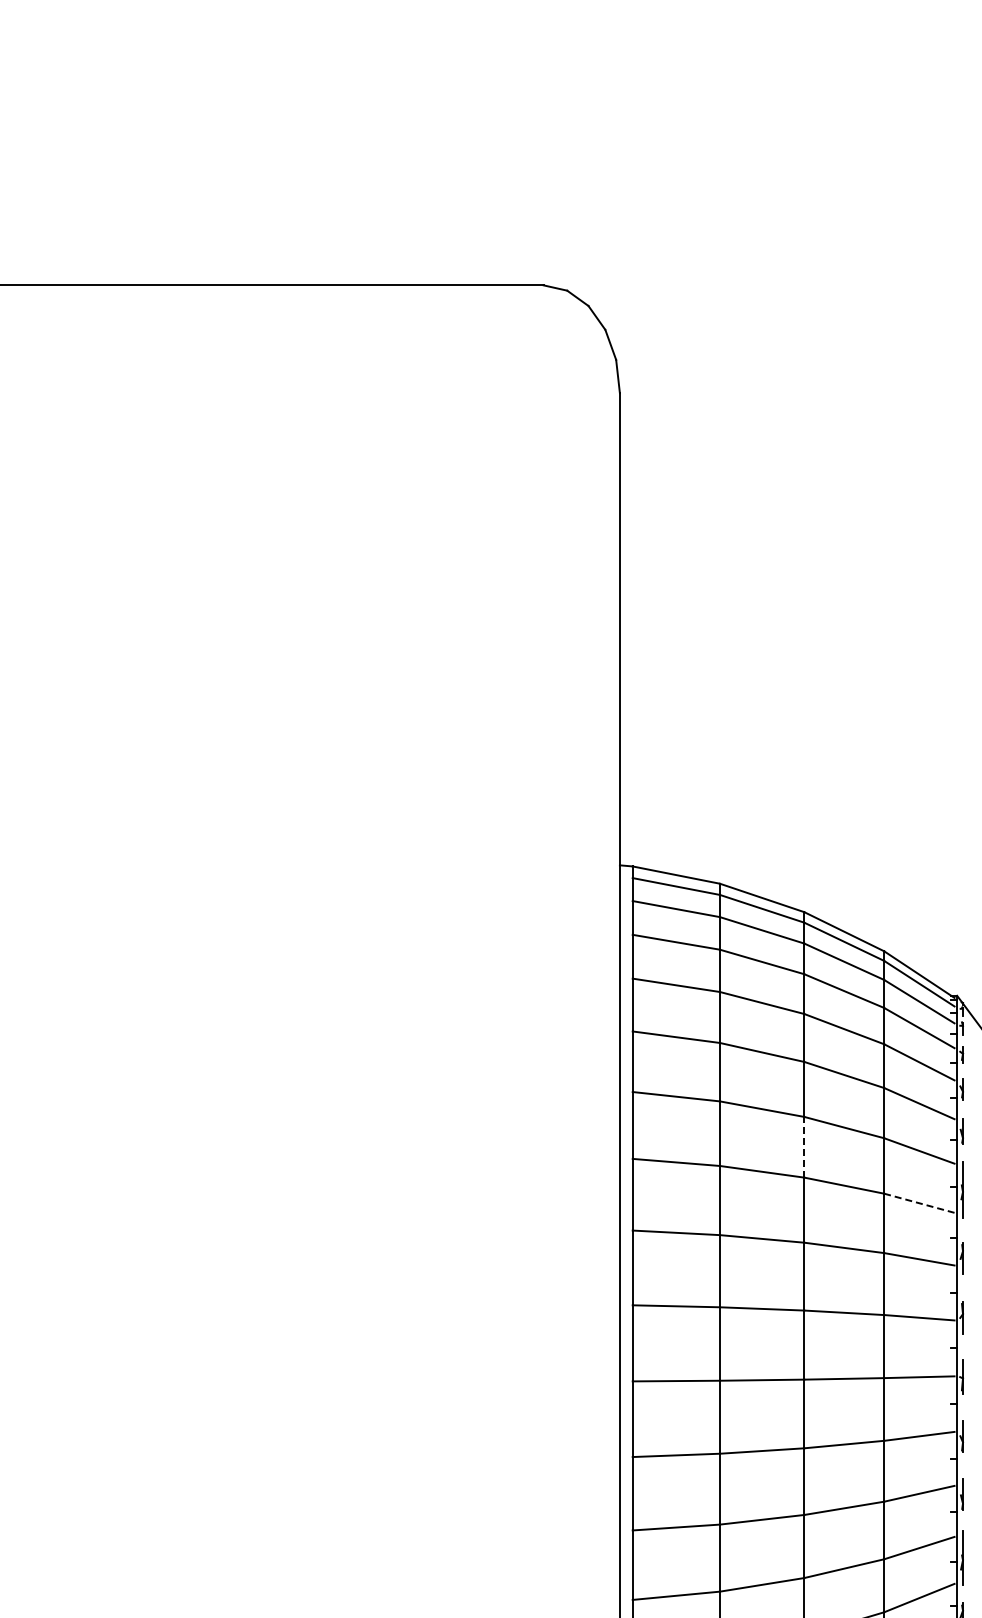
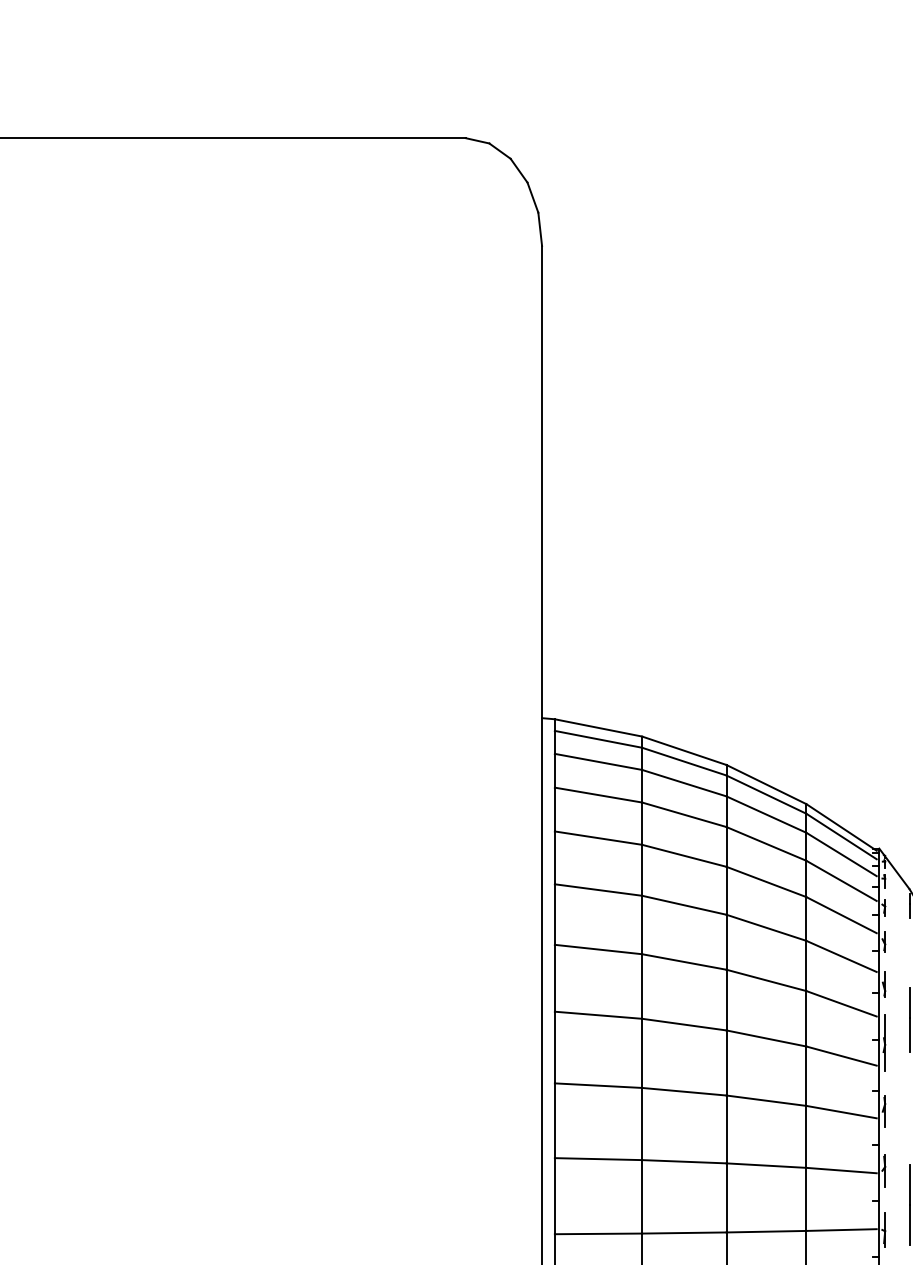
line: (804, 1146) -> (726, 999), dashed -> solid
line: (918, 1203) -> (840, 1056), dashed -> solid

